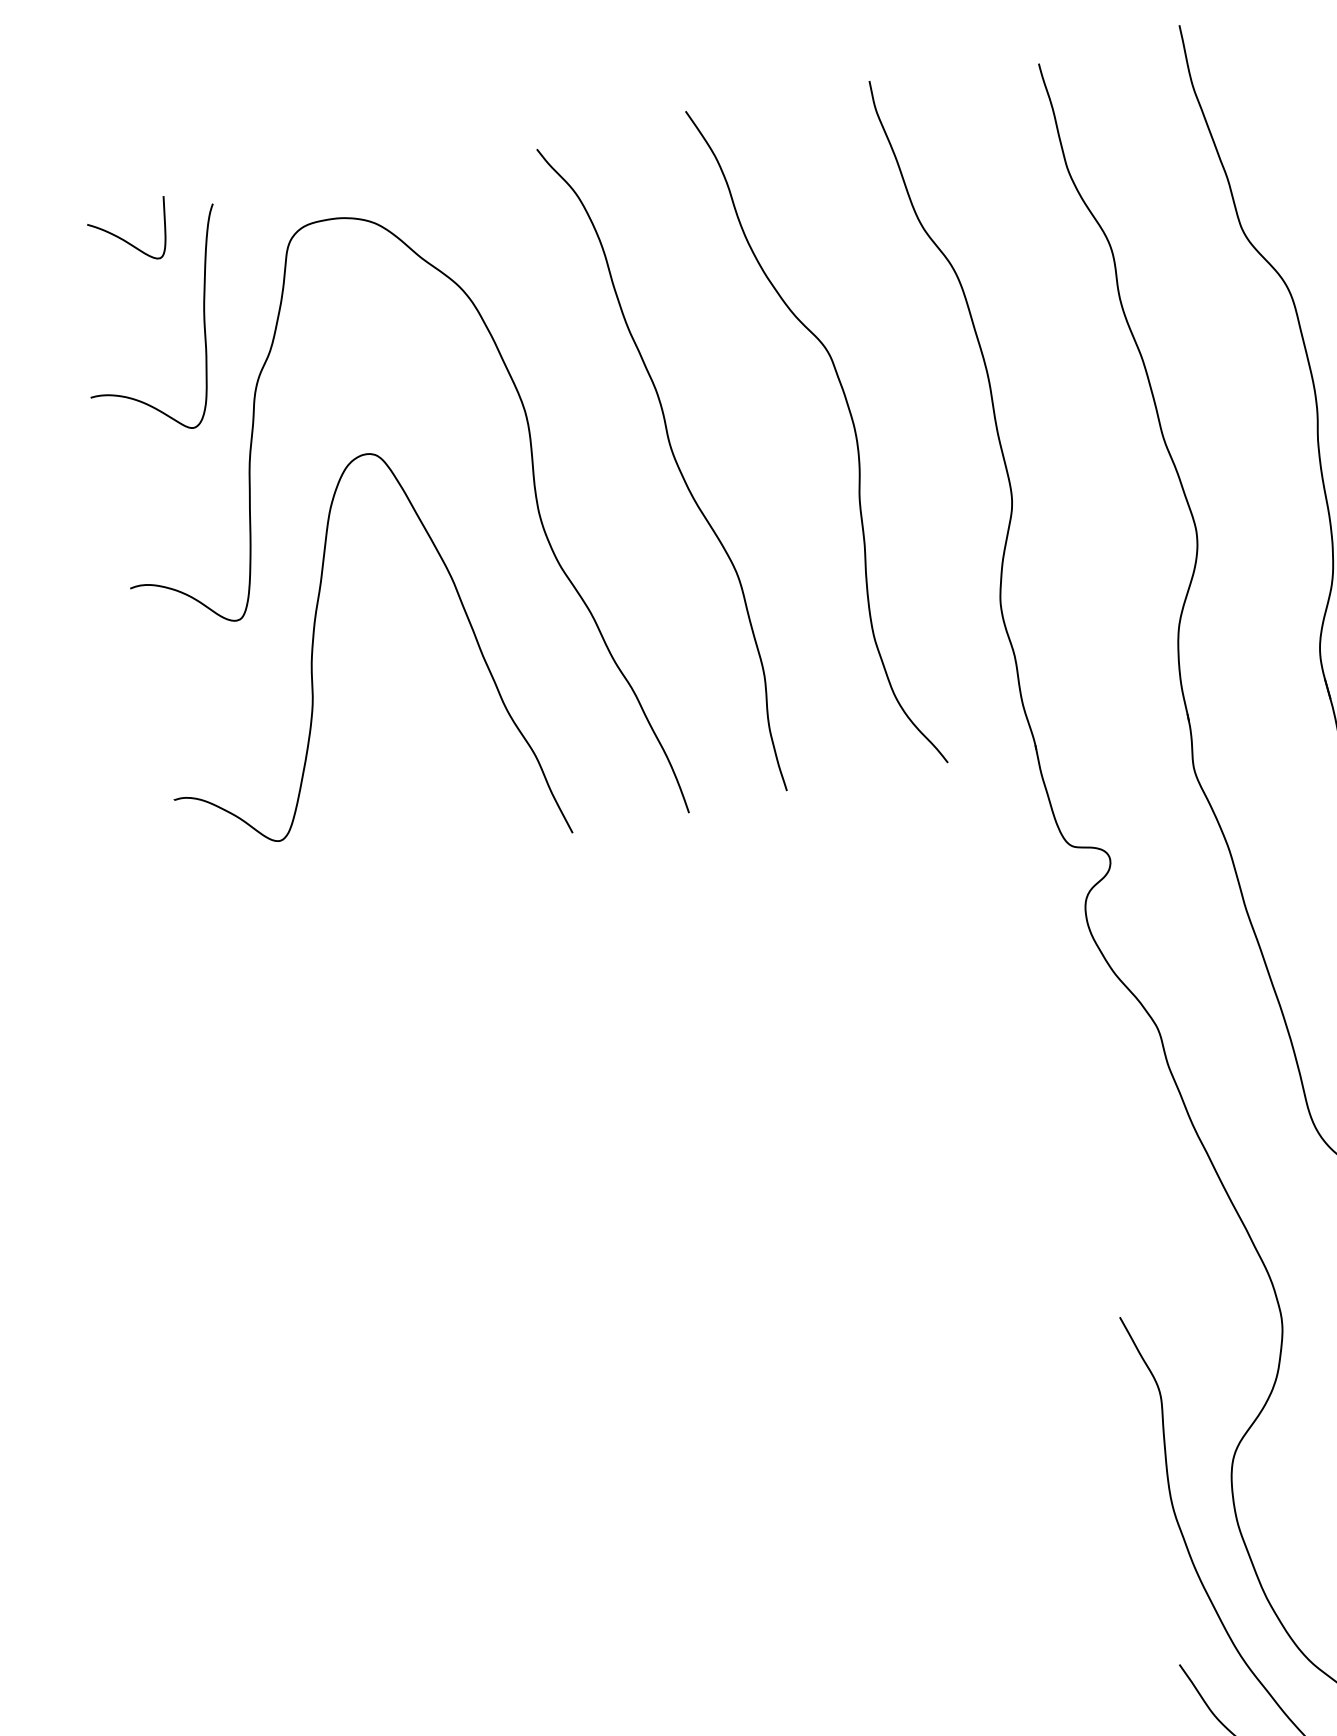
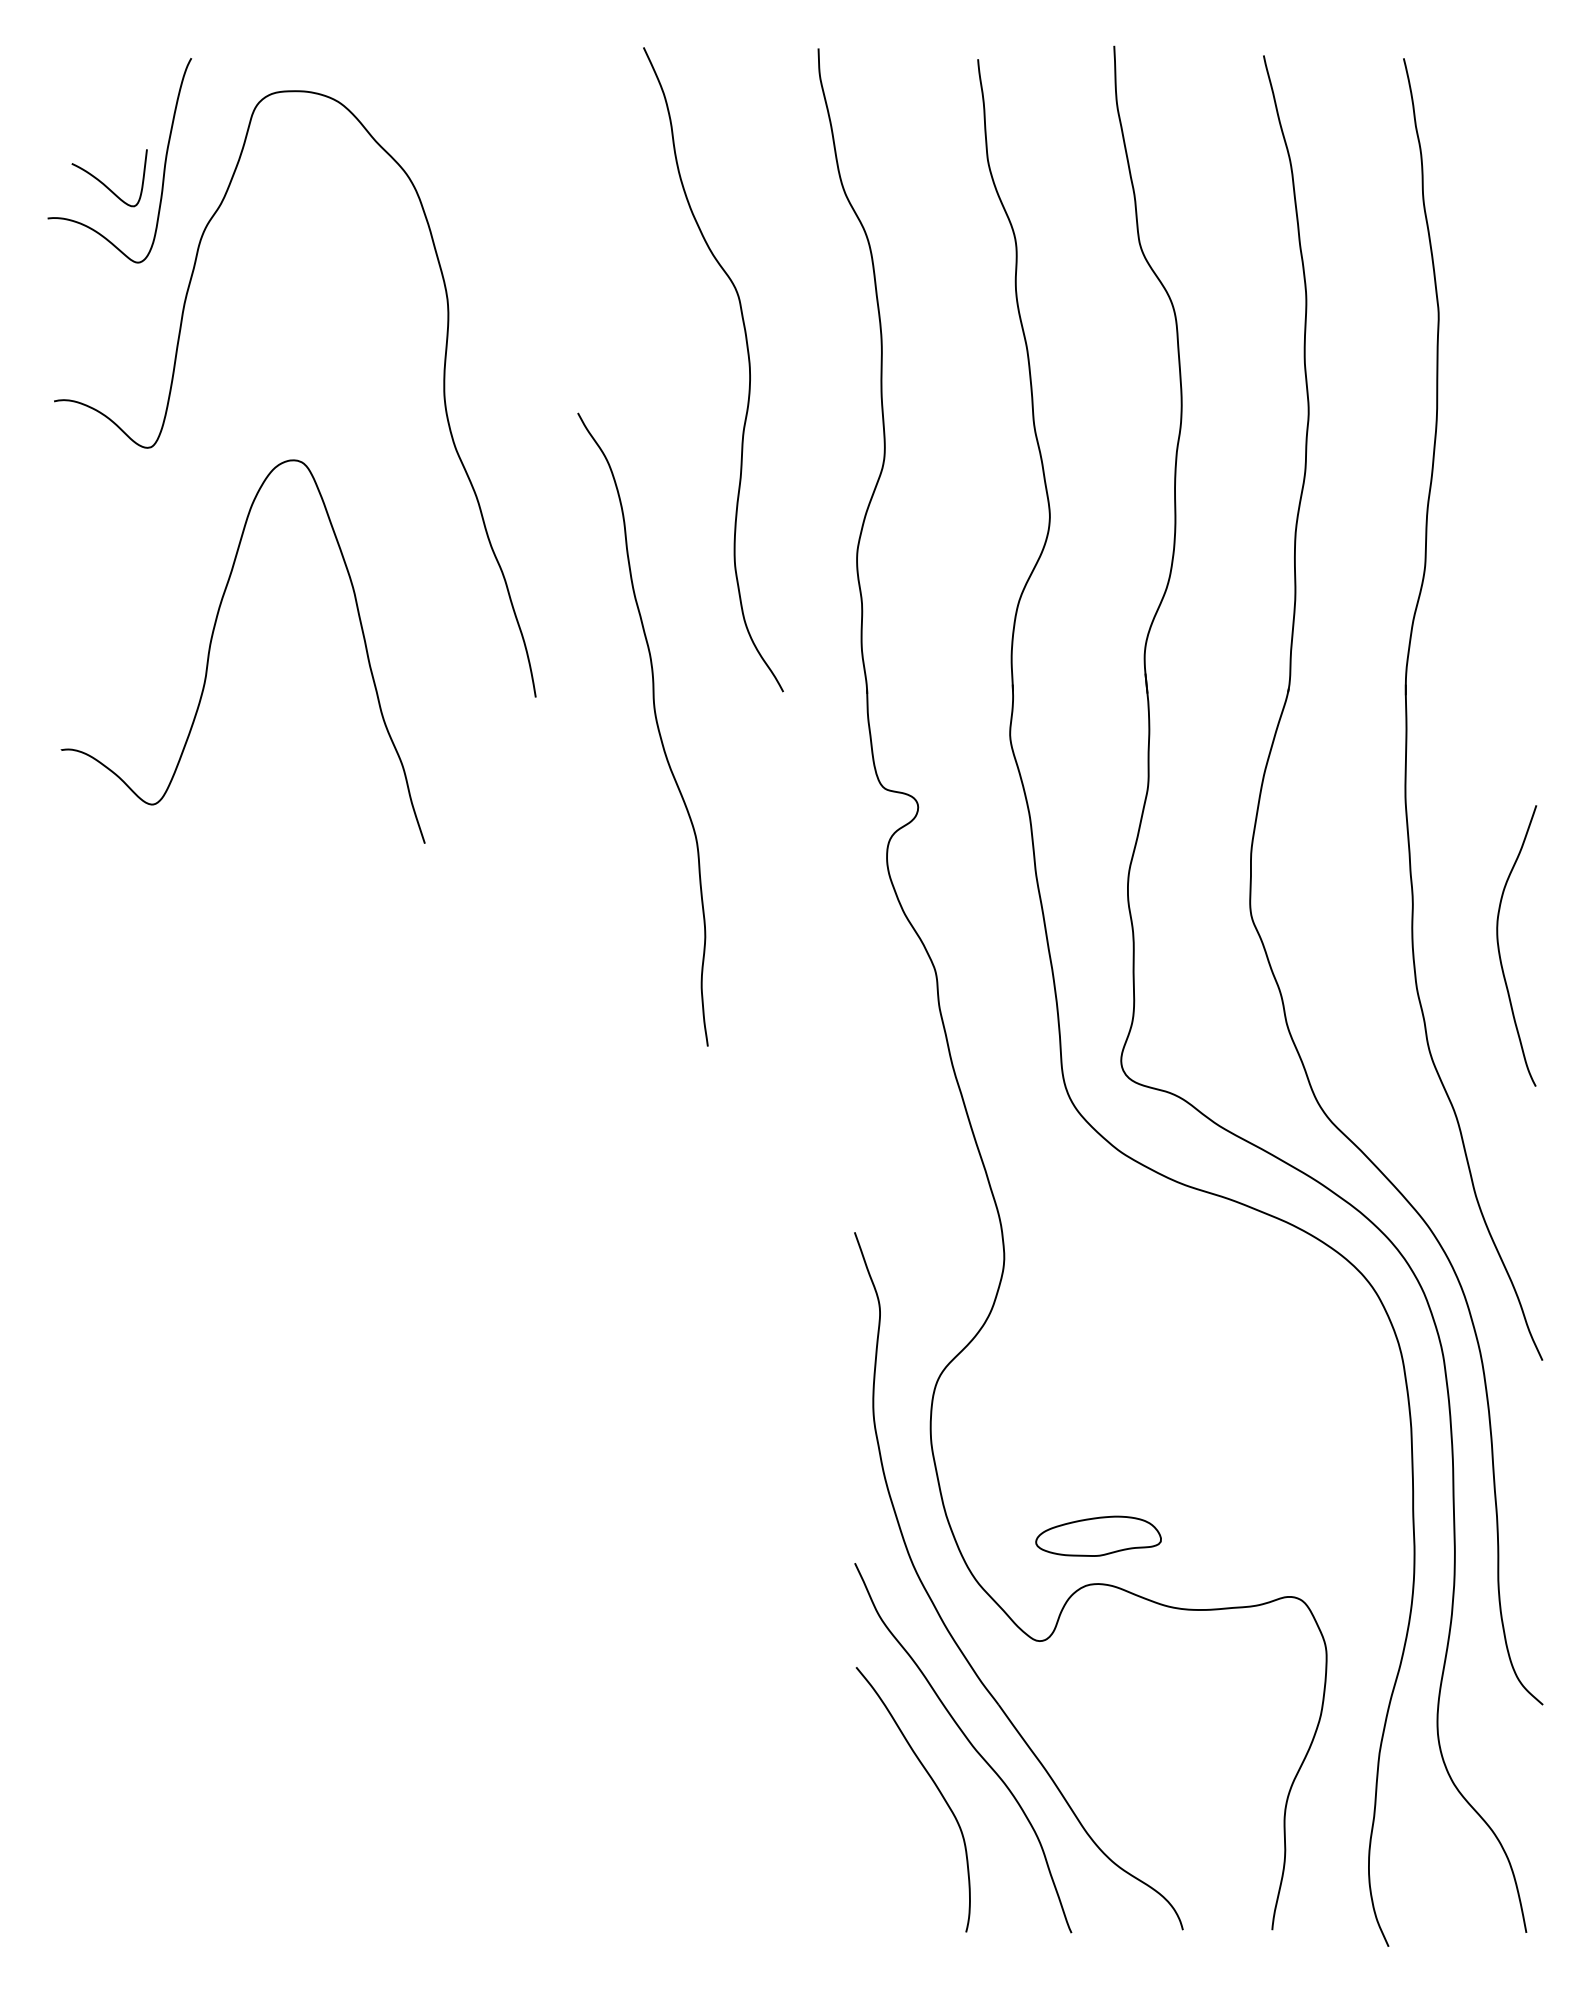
curve: (125, 239) -> (104, 183), moved
curve: (675, 463) -> (656, 725), moved
curve: (313, 663) -> (211, 645), moved

